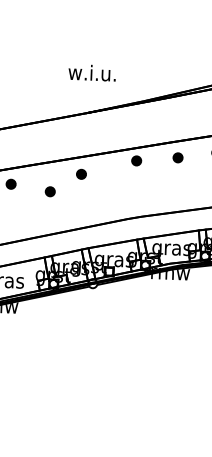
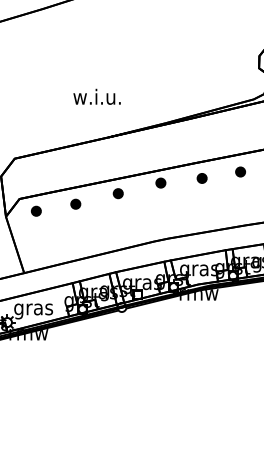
text: (91, 72) -> (96, 96), moved
part: (80, 174) -> (117, 193), moved
part: (50, 191) -> (75, 203), moved

